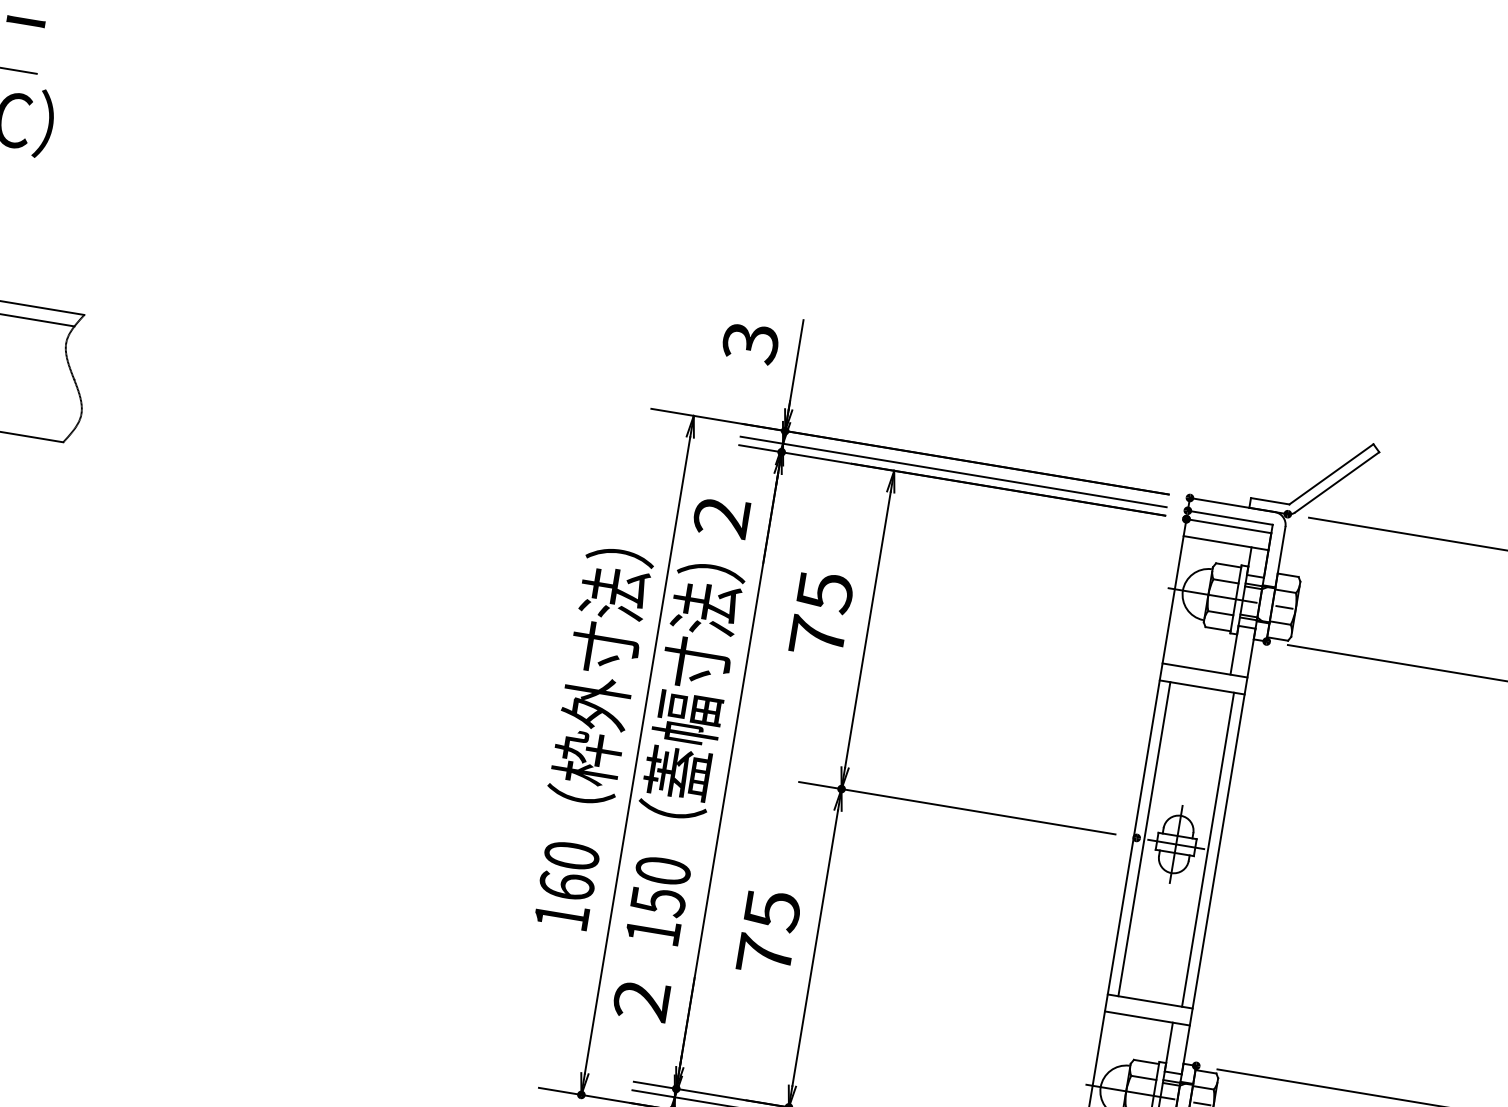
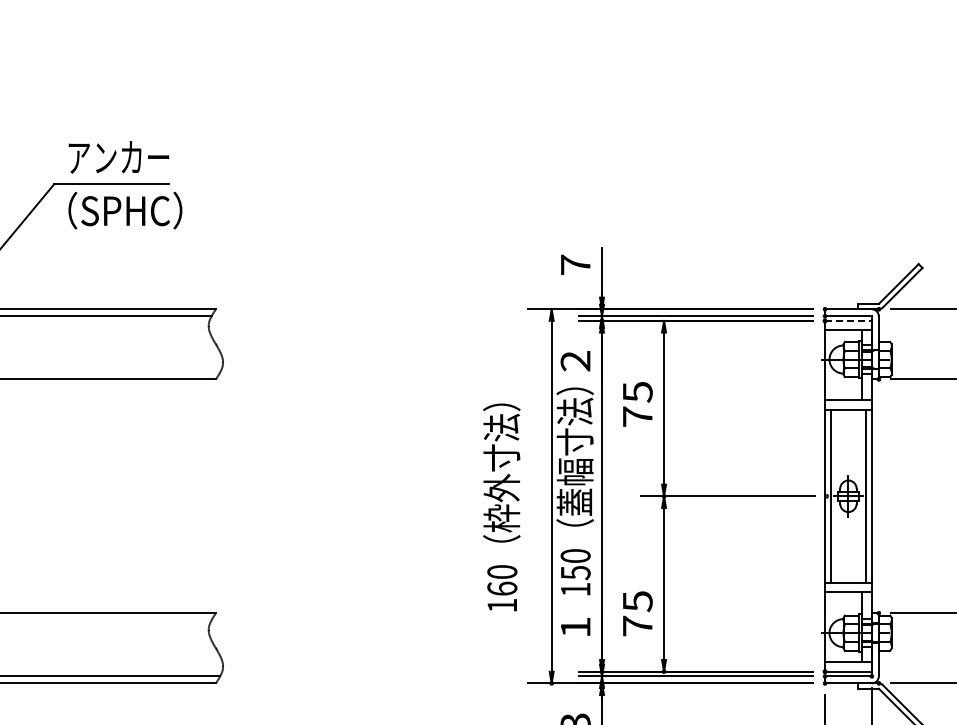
text: (750, 341) -> (575, 264), 3 -> 7
line: (1229, 525) -> (848, 320), solid -> dashed
text: (589, 738) -> (501, 507), moved
text: (768, 932) -> (637, 613), moved
text: (641, 1000) -> (575, 627), 2 -> 1

